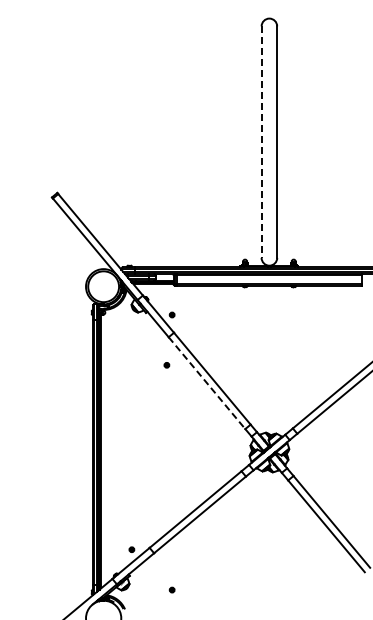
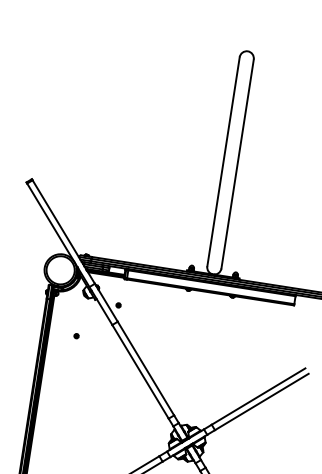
line: (261, 142) -> (223, 162), dashed -> solid
part: (166, 365) -> (76, 336), moved
line: (207, 383) -> (140, 372), dashed -> solid

